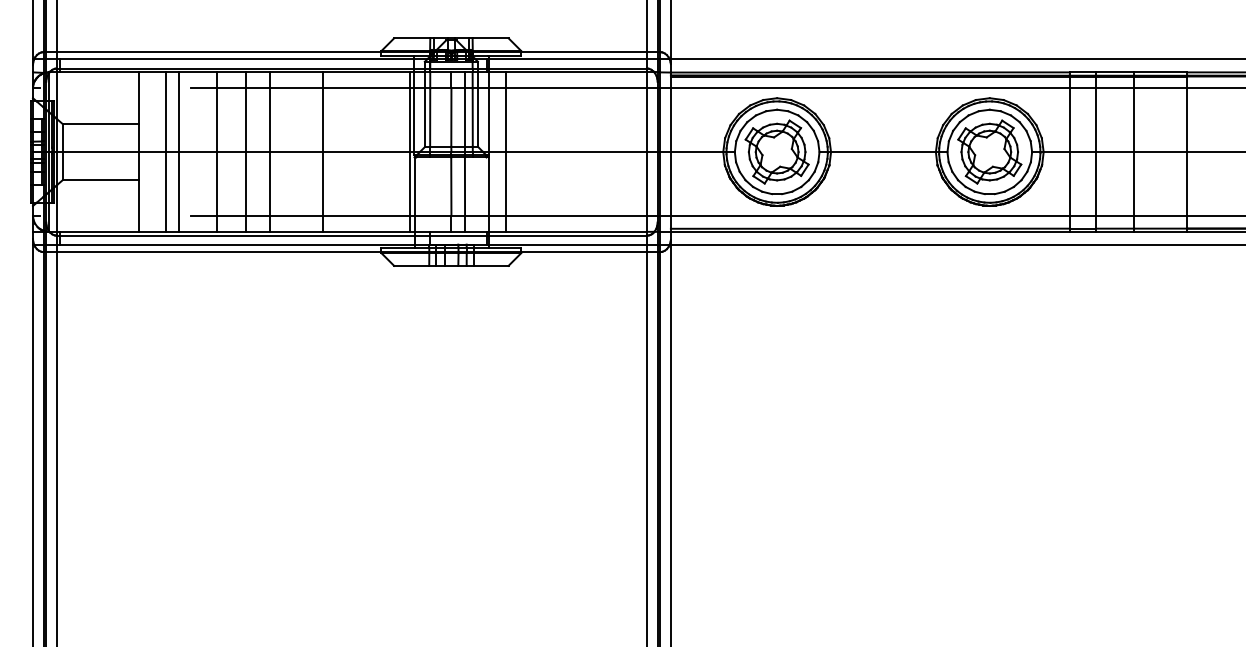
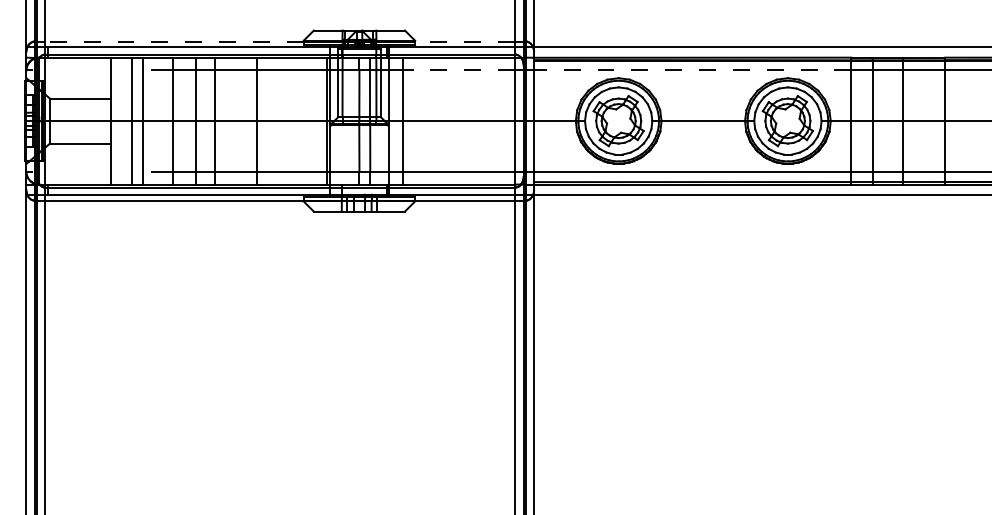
line: (219, 52) -> (174, 41), solid -> dashed
line: (584, 52) -> (465, 41), solid -> dashed
line: (575, 88) -> (458, 70), solid -> dashed
line: (869, 88) -> (692, 70), solid -> dashed

